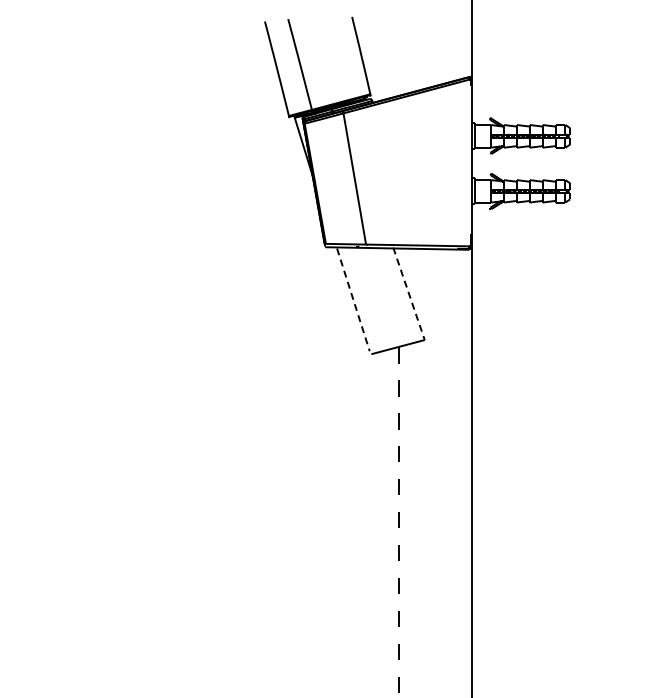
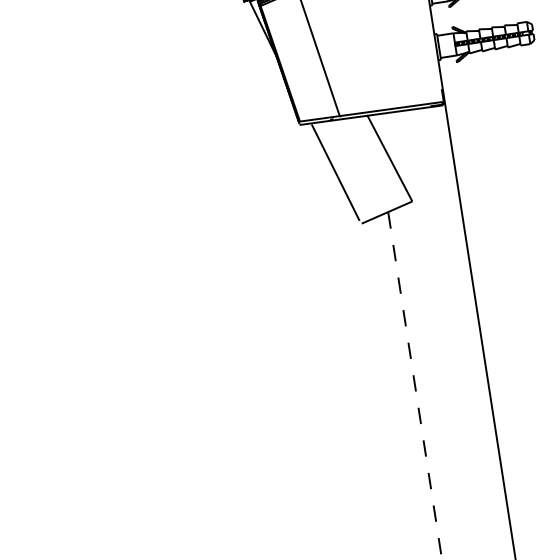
line: (409, 293) -> (390, 157), dashed -> solid
line: (353, 299) -> (335, 172), dashed -> solid

